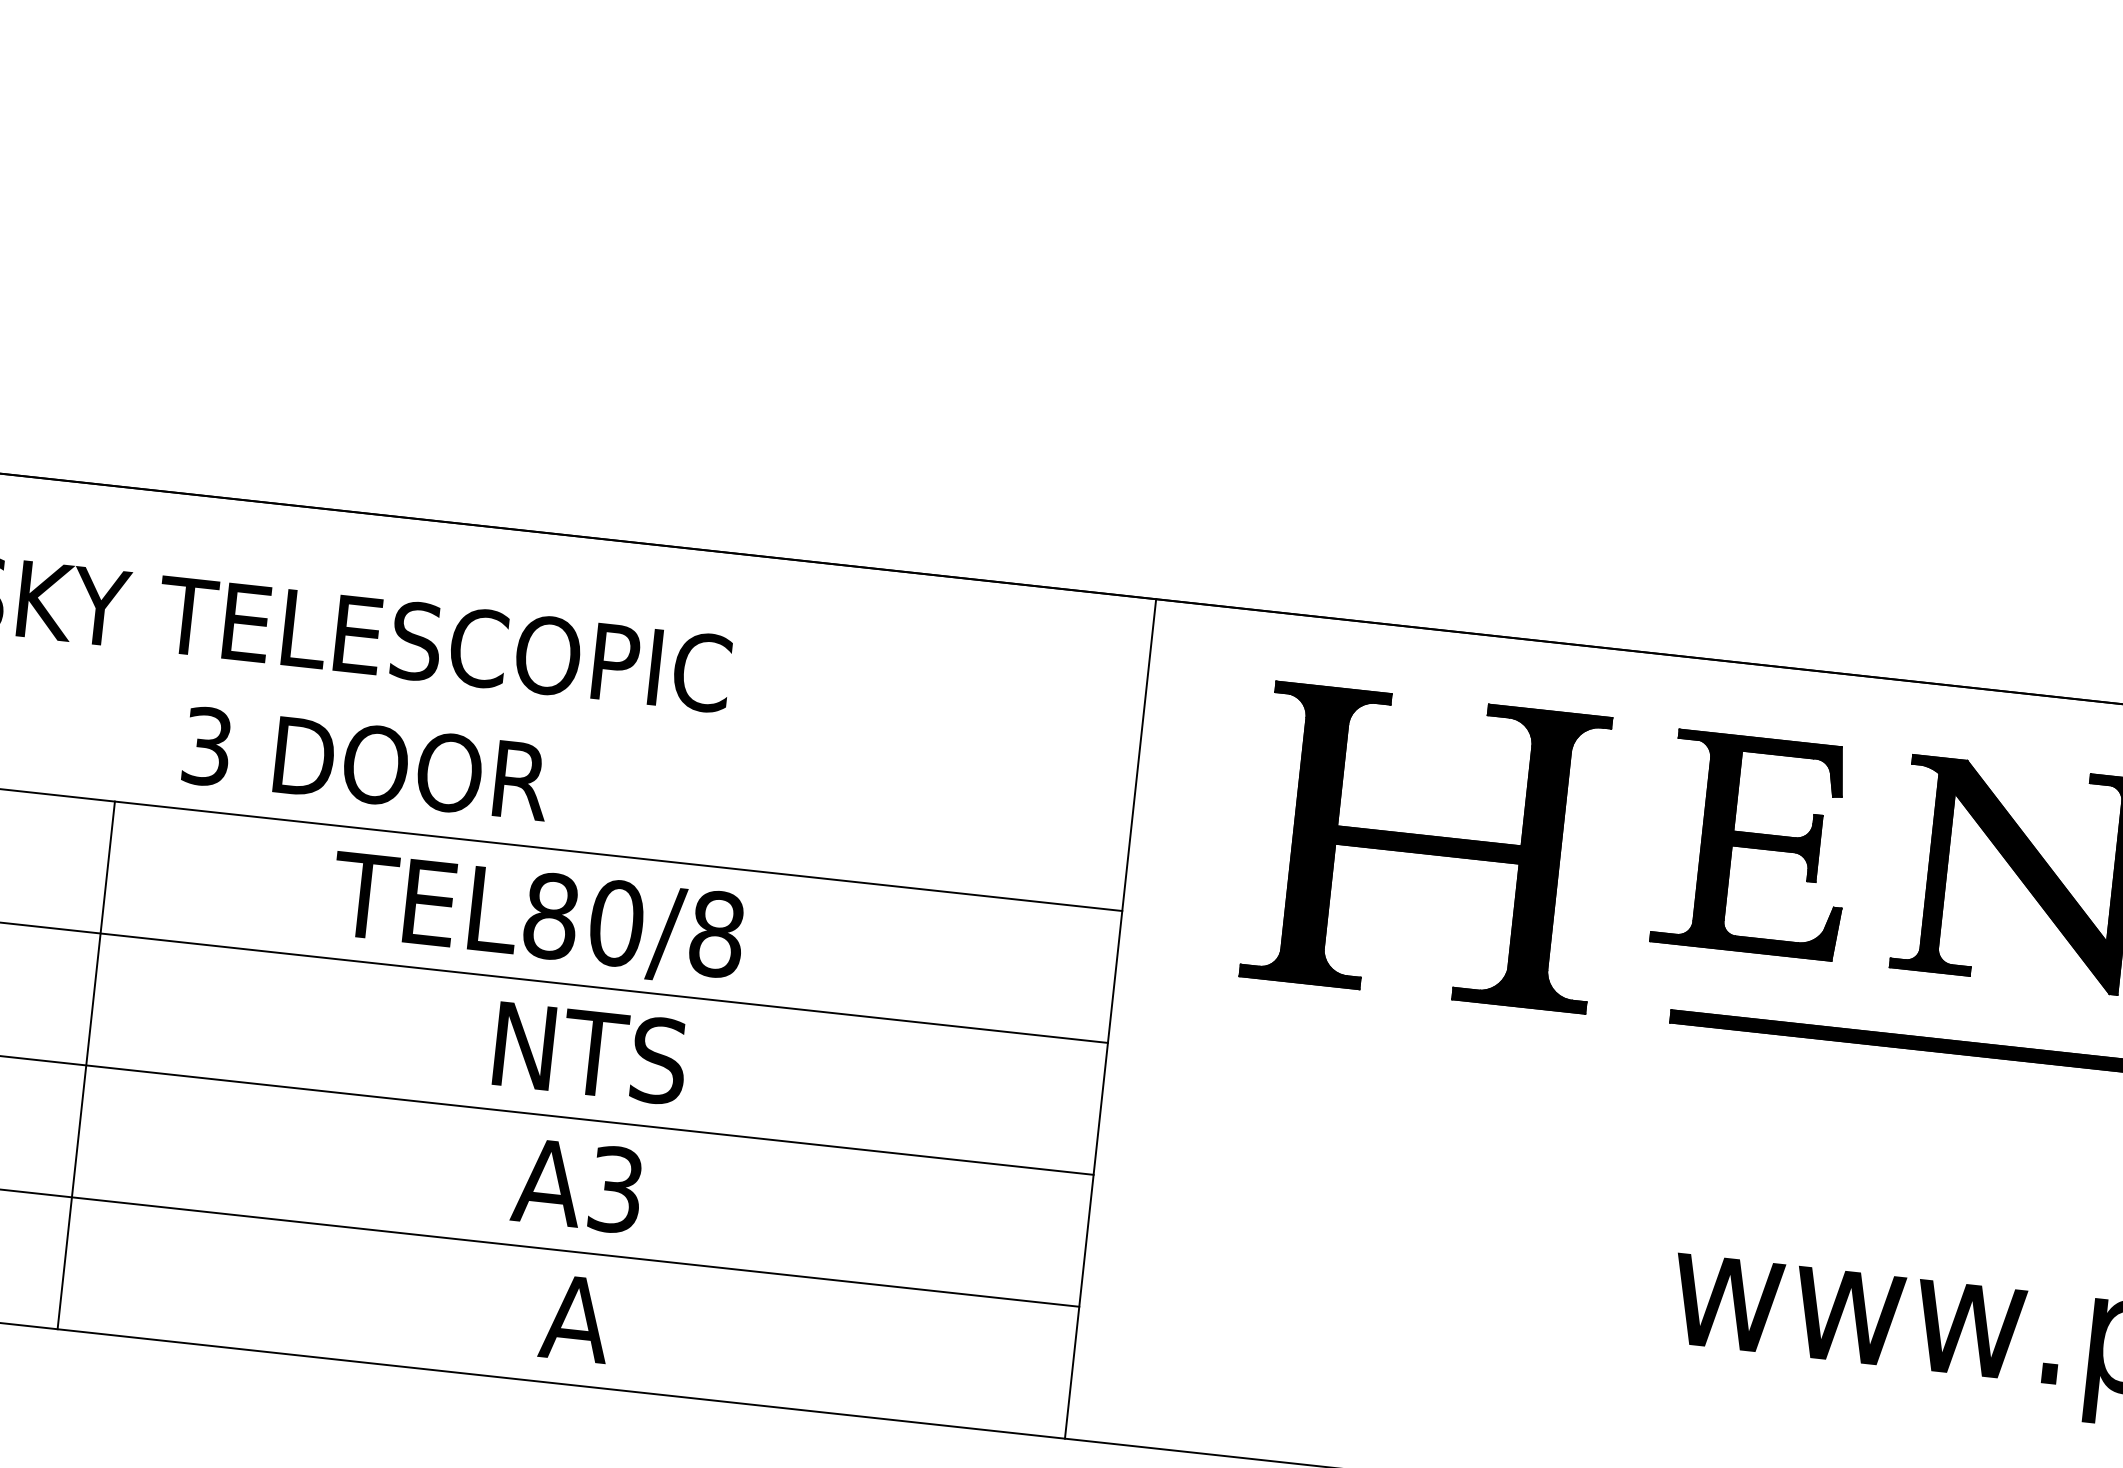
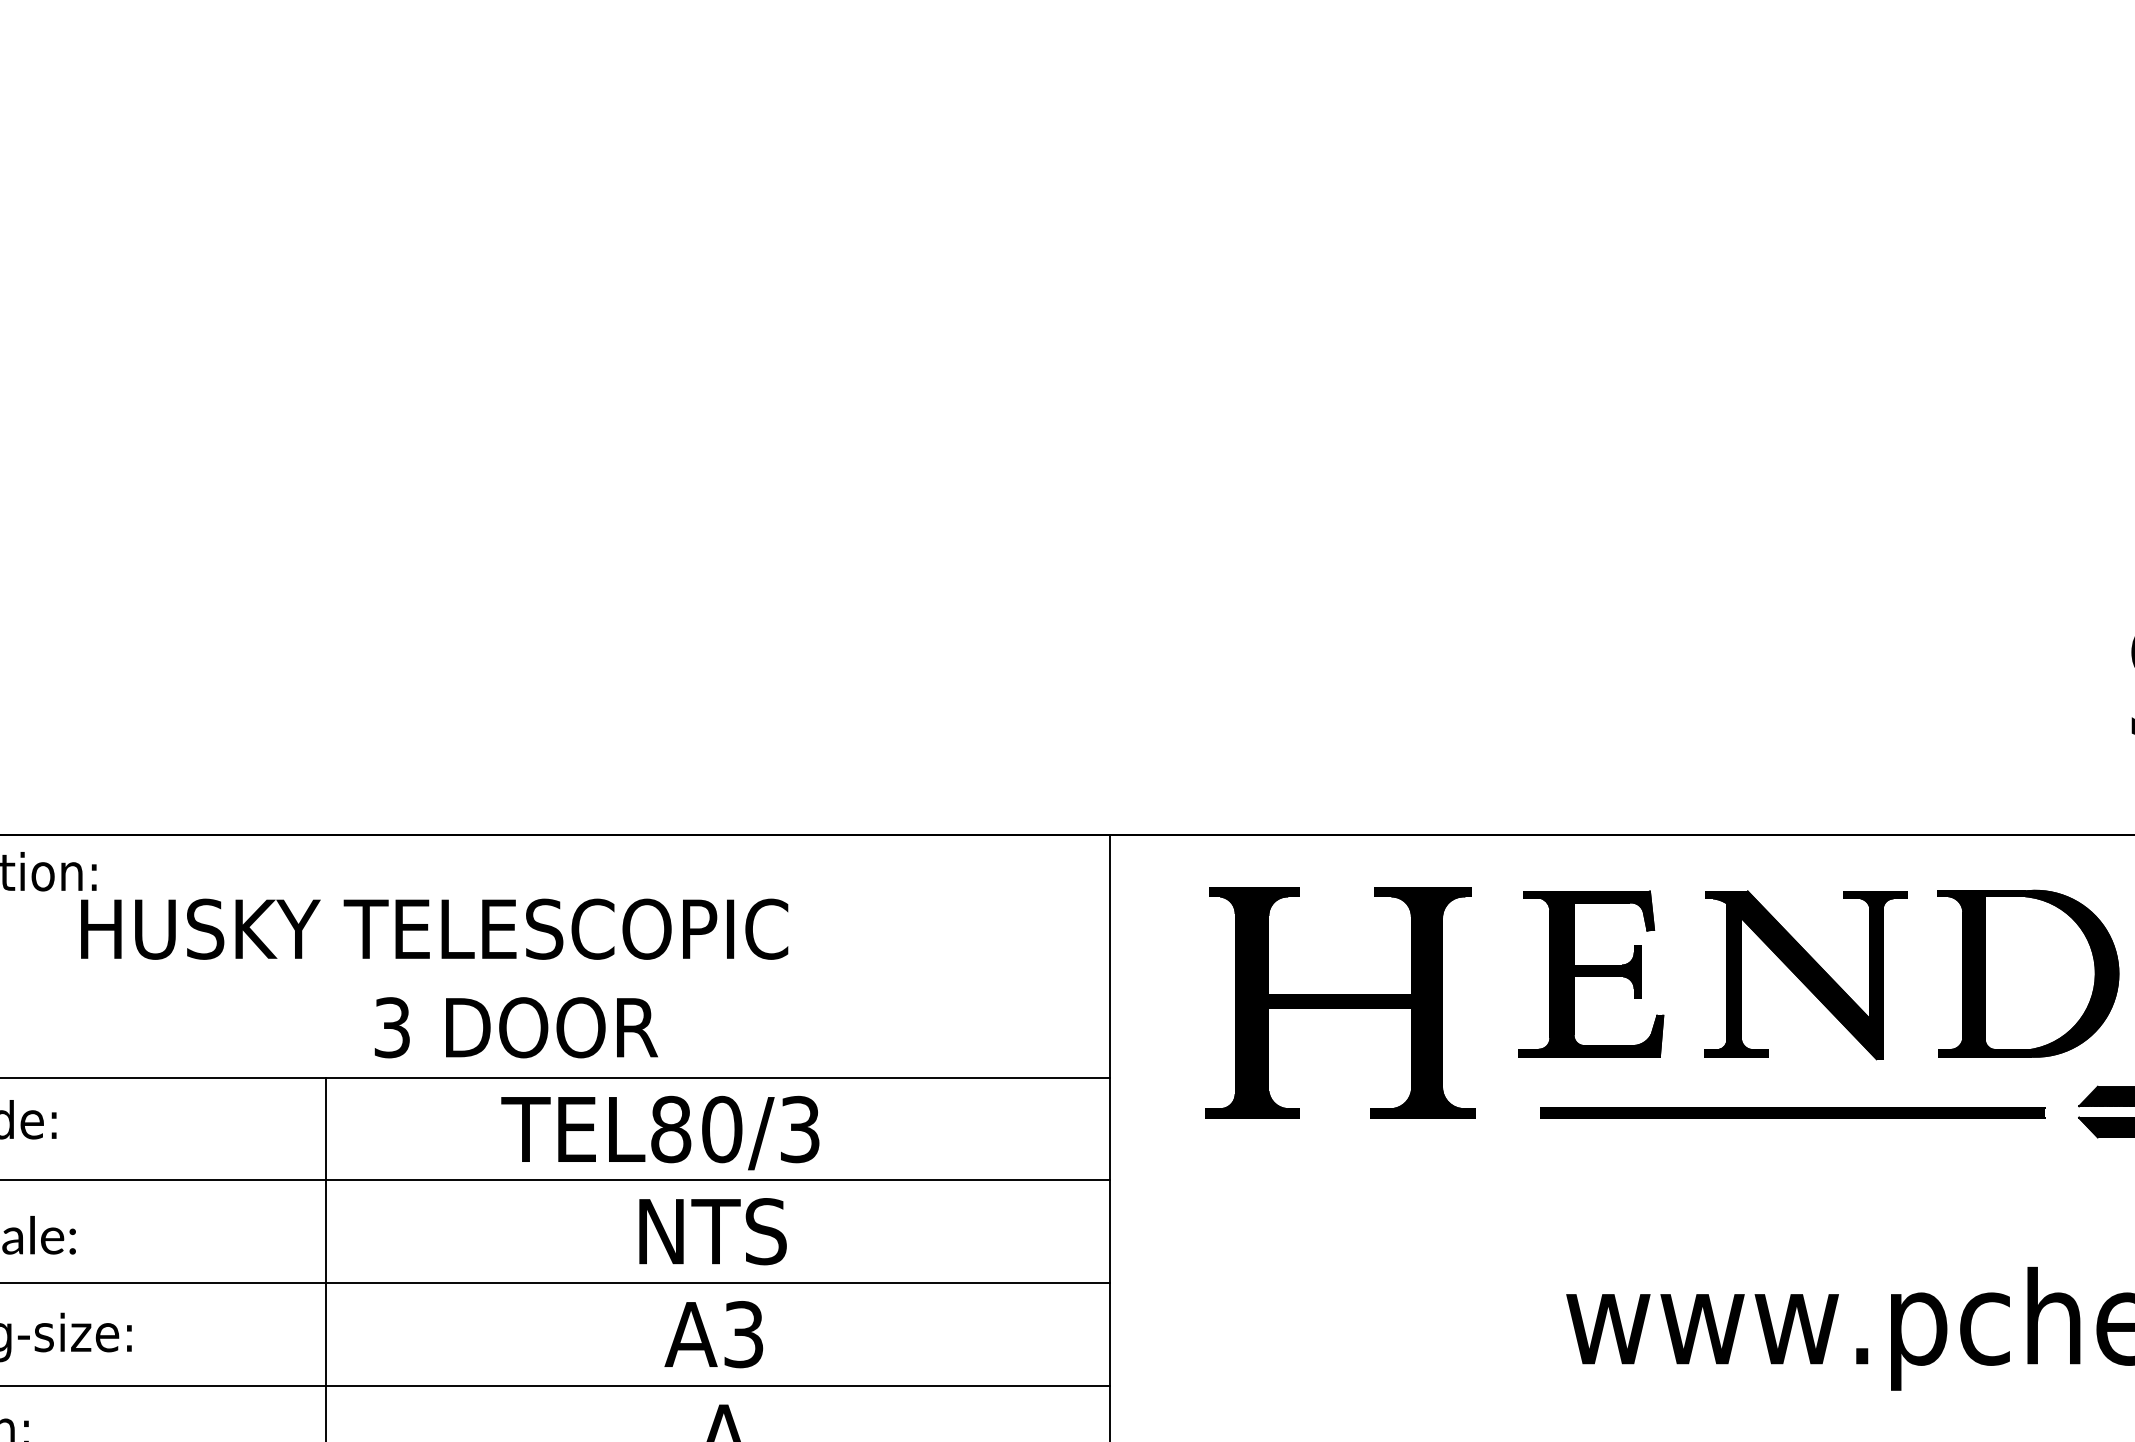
text: (717, 934) -> (800, 1129), TEL80/8 -> TEL80/3

